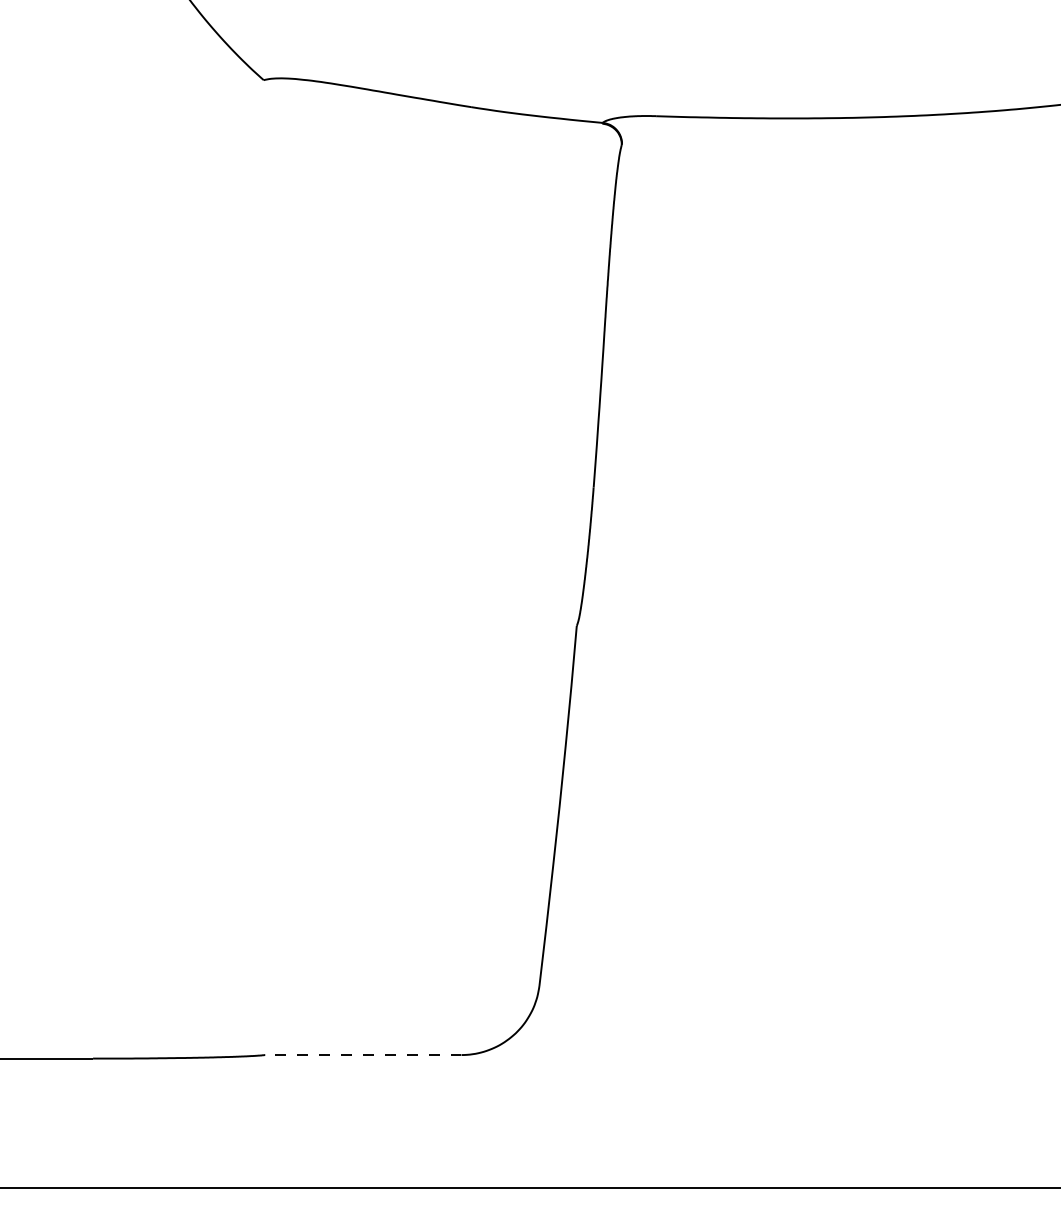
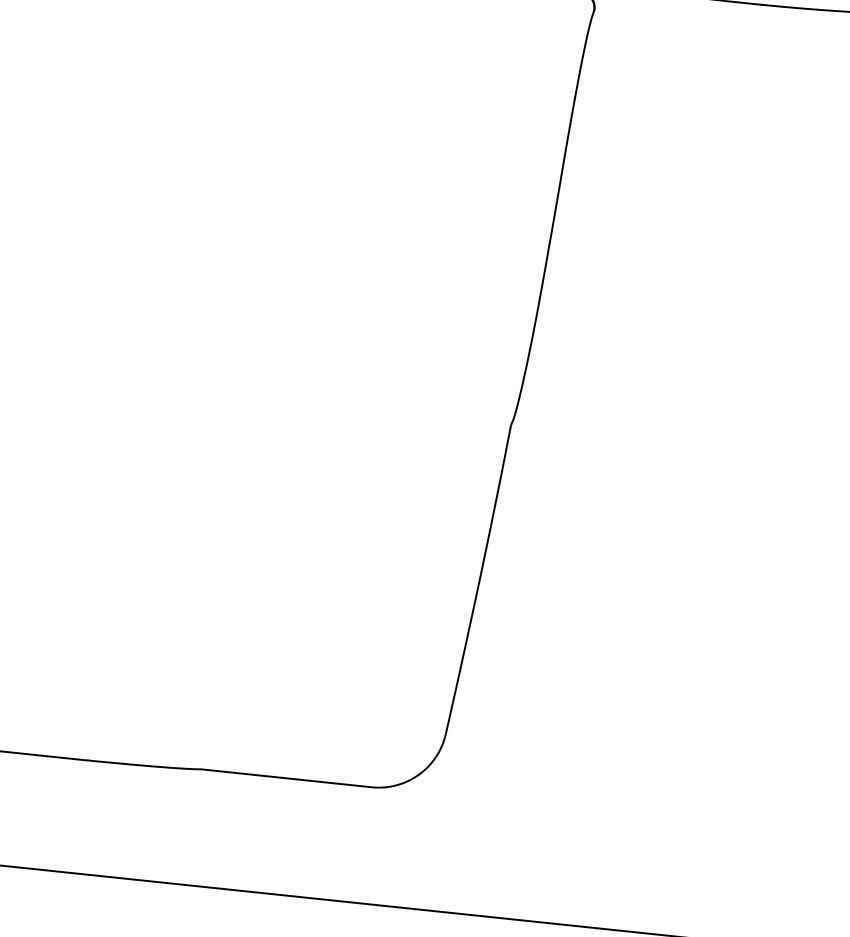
line: (362, 1055) -> (285, 778), dashed -> solid

